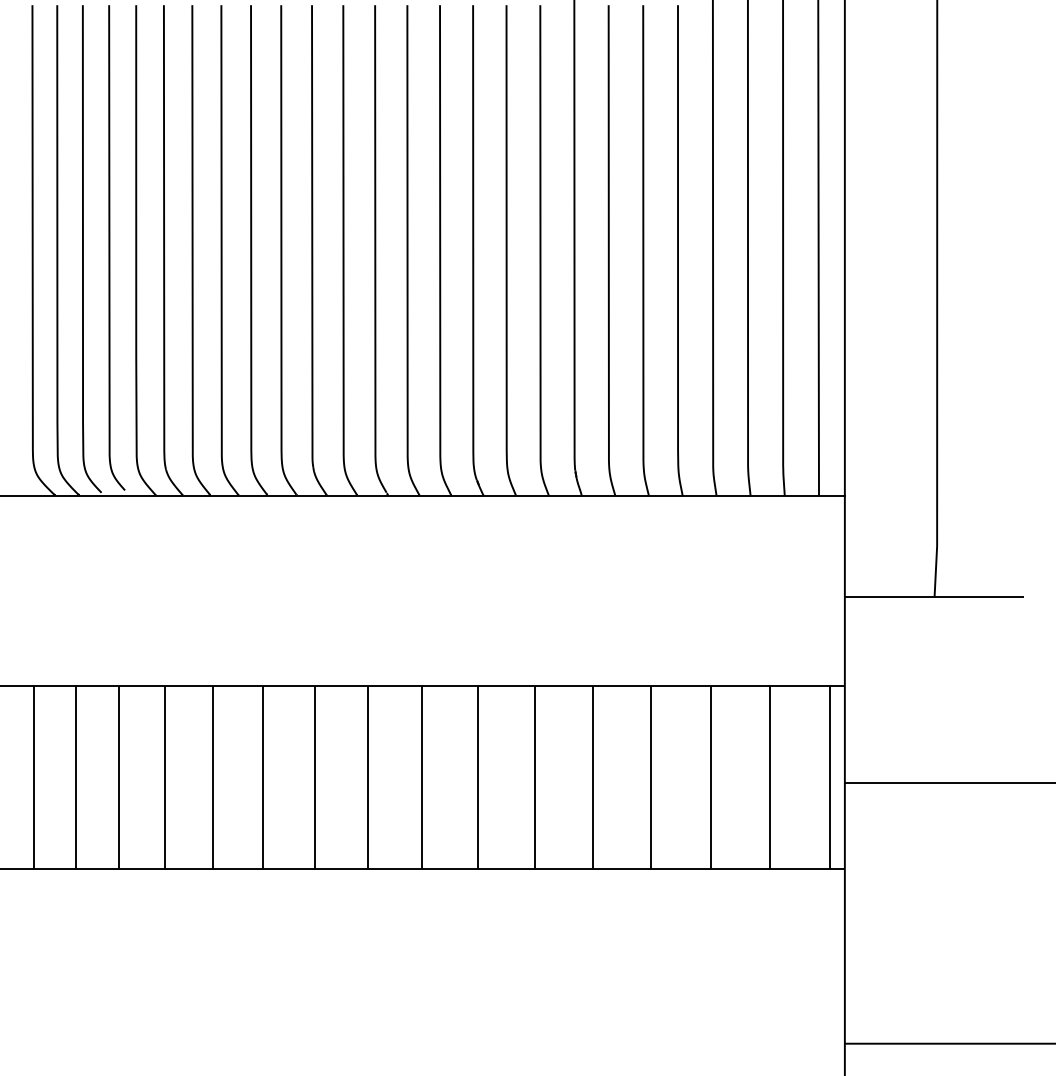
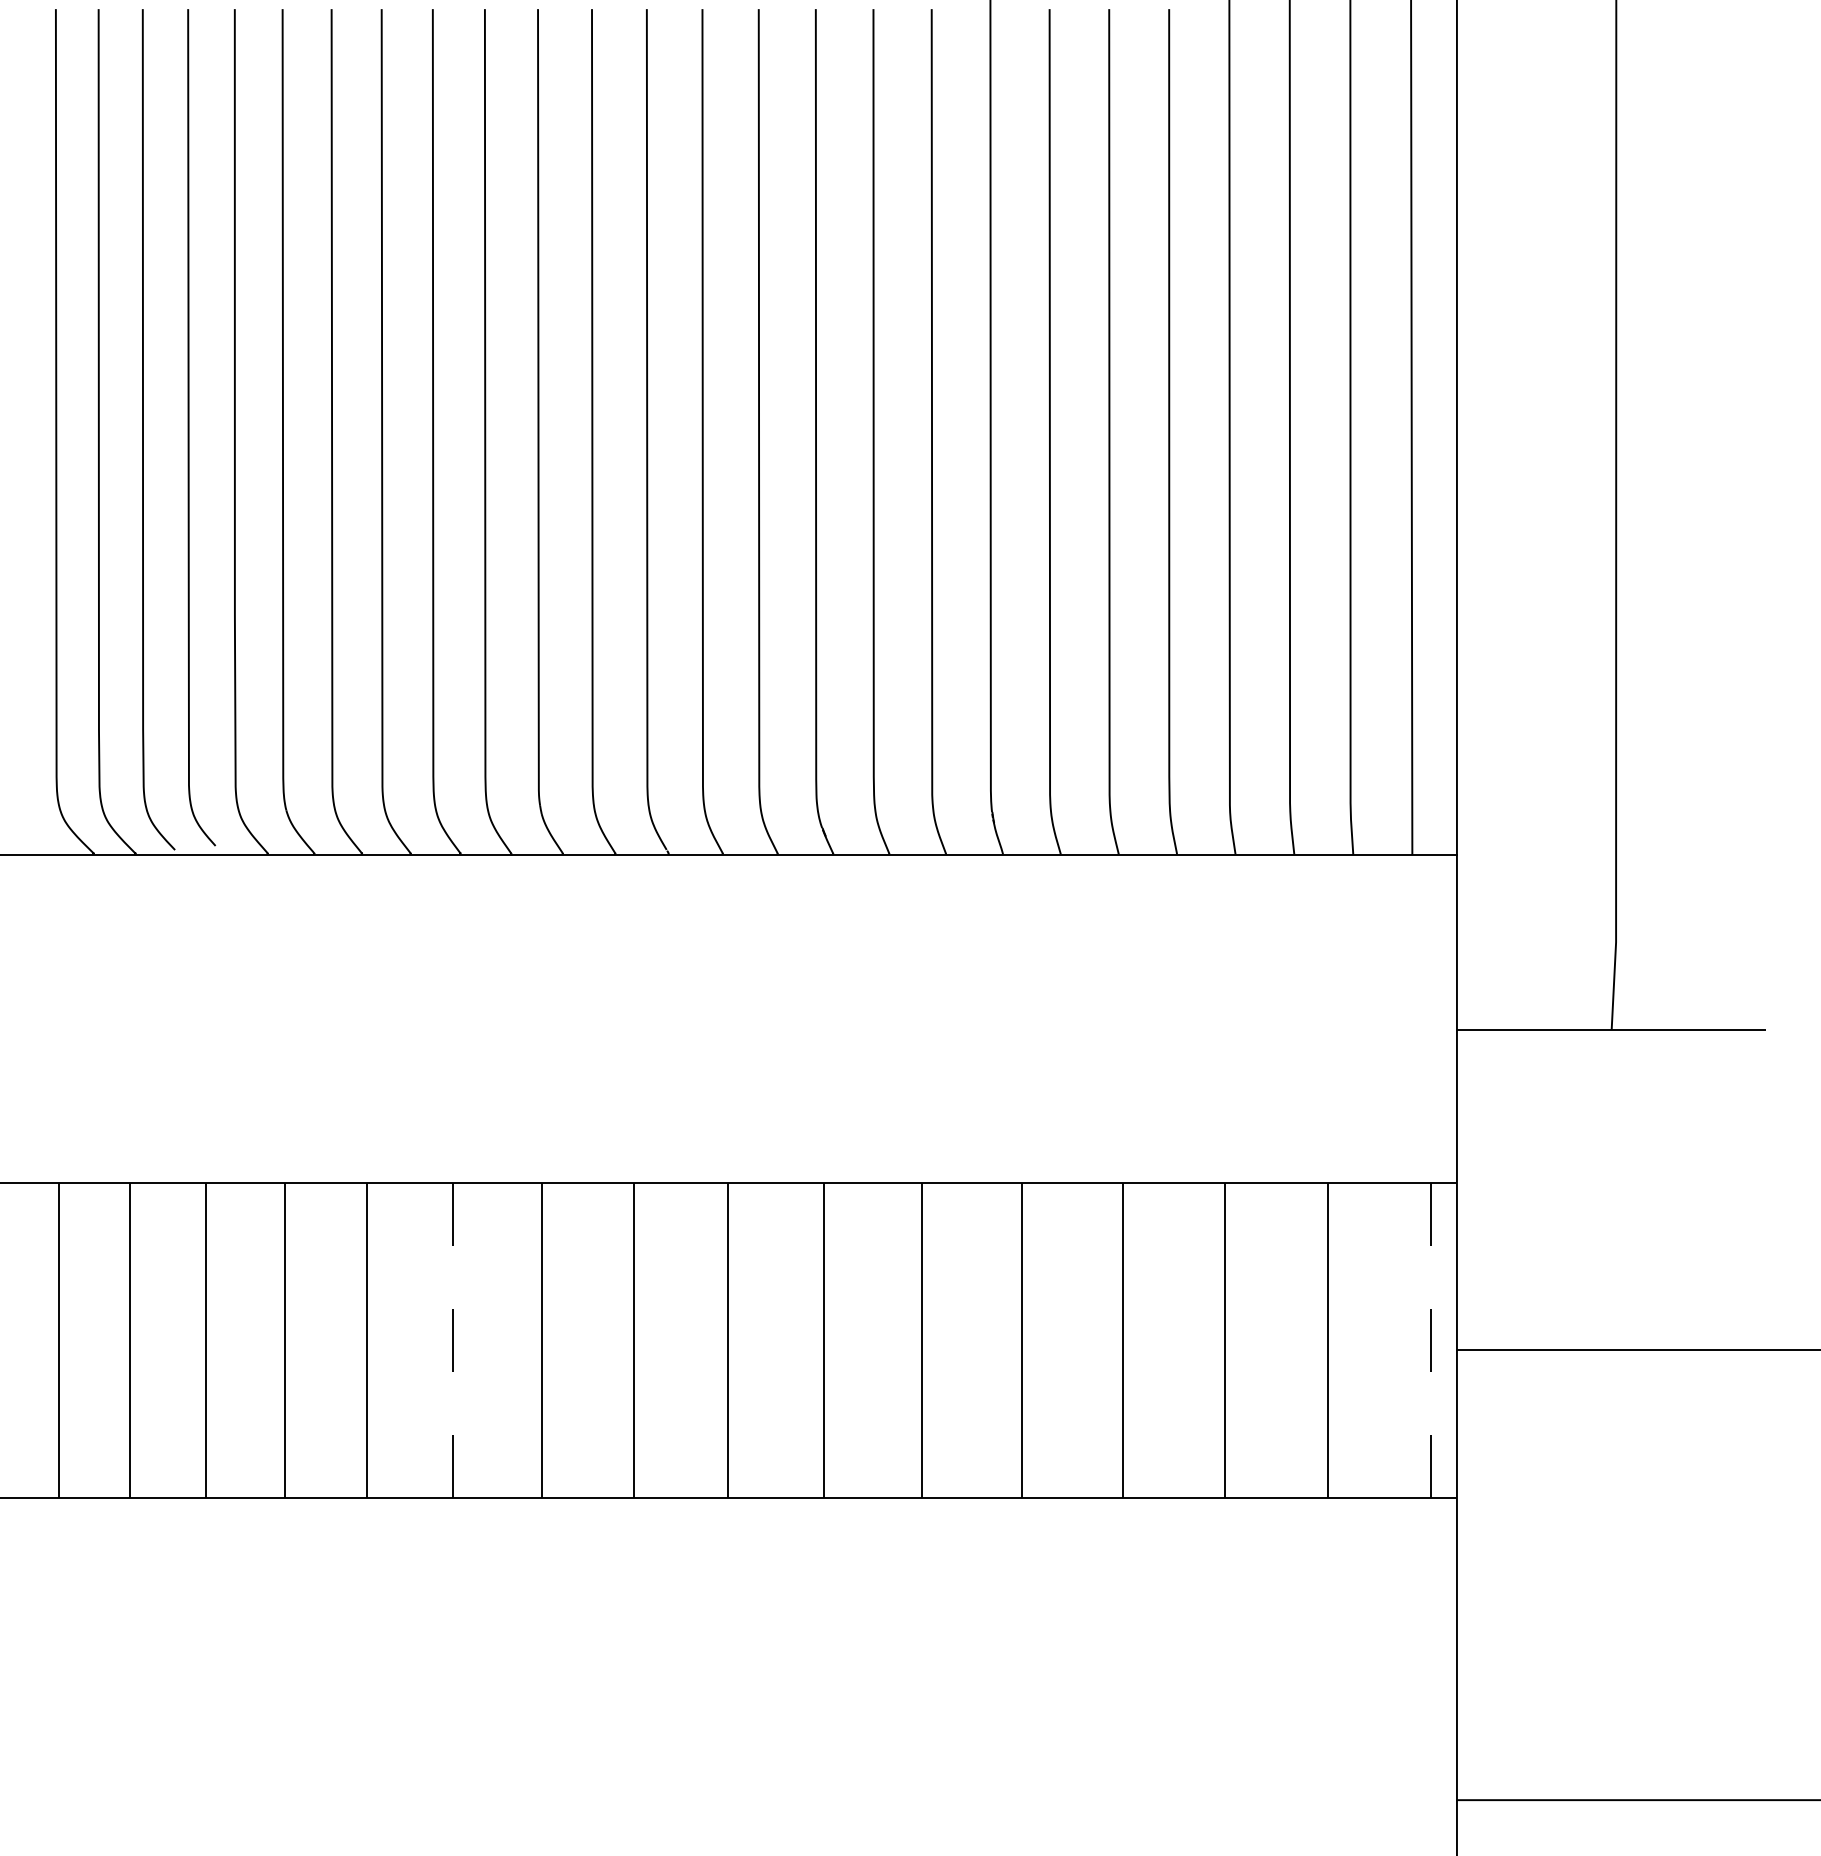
line: (262, 776) -> (452, 1339), solid -> dashed
line: (829, 776) -> (1430, 1339), solid -> dashed

